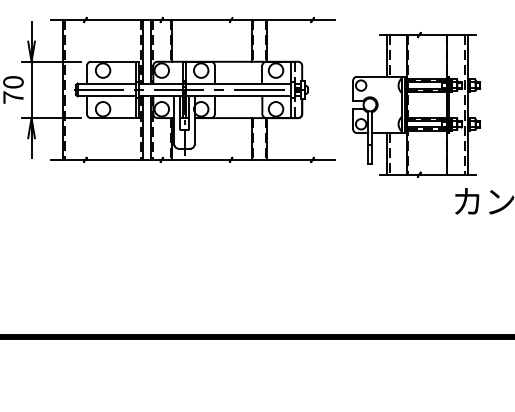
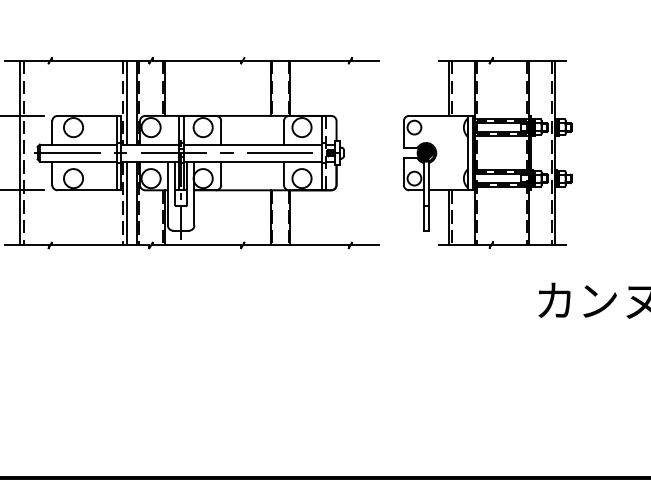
part: (416, 104) -> (487, 152), moved

